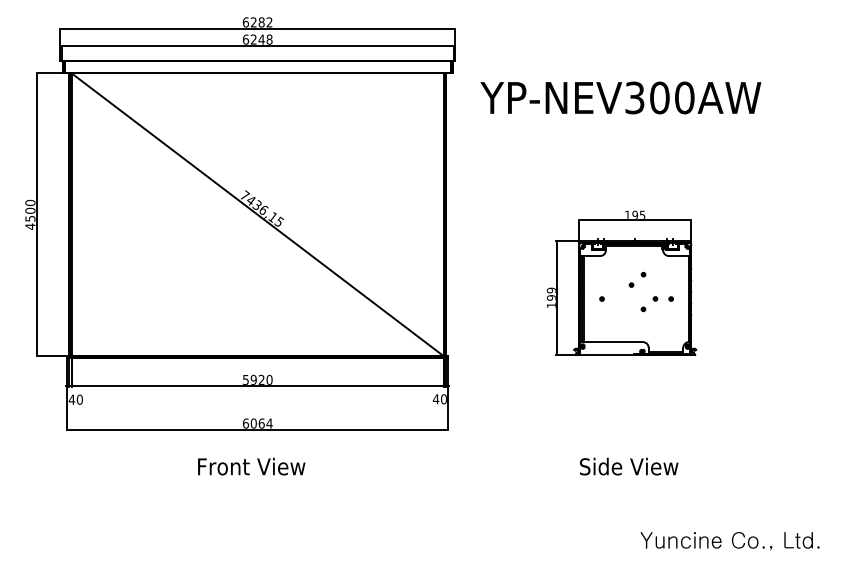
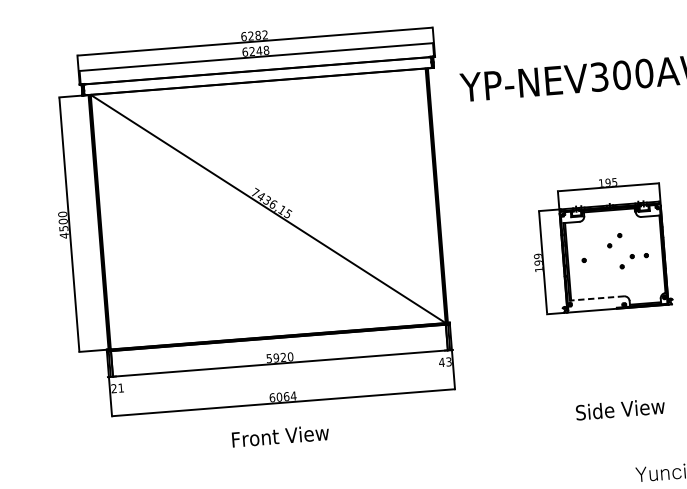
line: (612, 342) -> (596, 298), solid -> dashed
text: (75, 399) -> (117, 388), 40 -> 21
text: (443, 399) -> (448, 362), 40 -> 43

